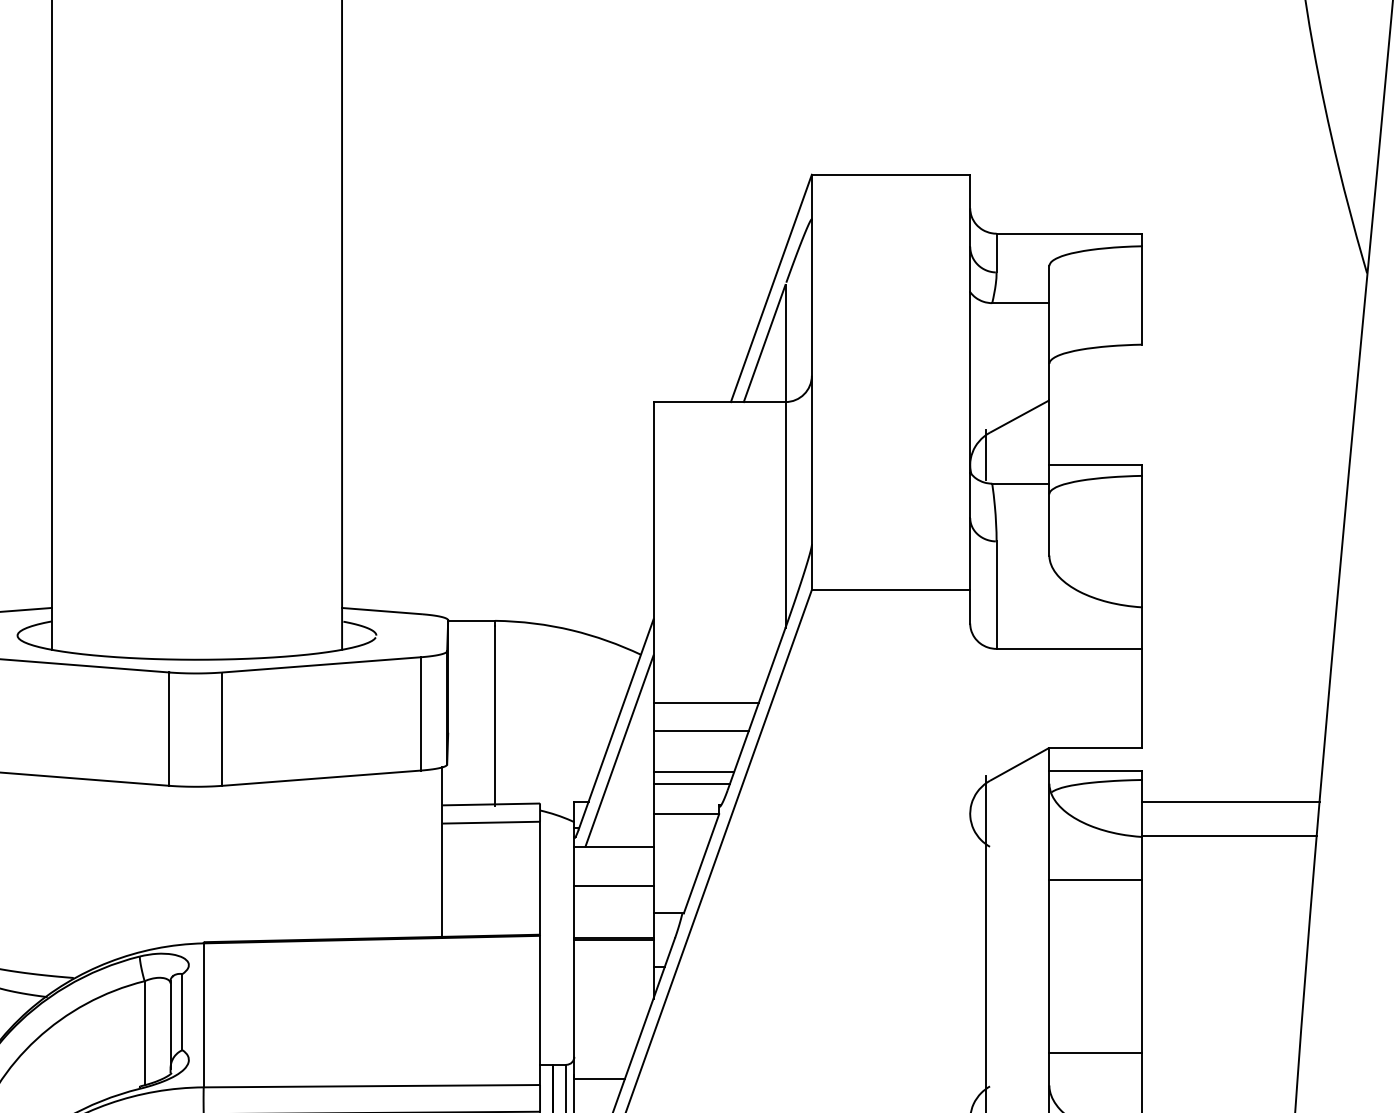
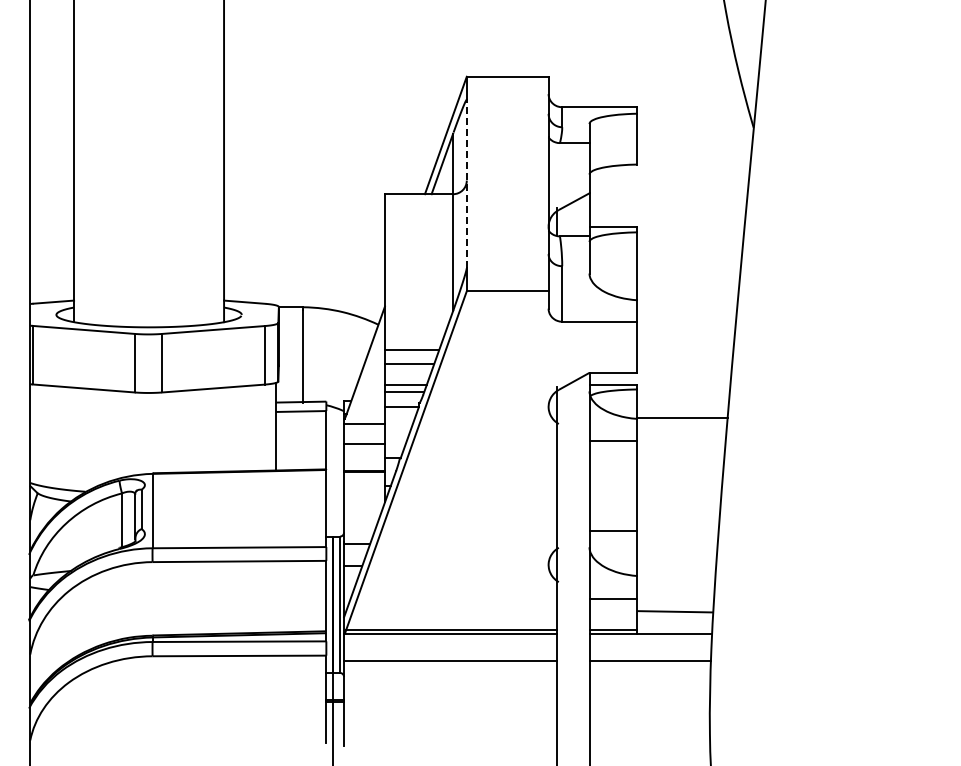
line: (811, 383) -> (466, 184), solid -> dashed
line: (617, 751) -> (366, 374), removed
line: (1231, 801) -> (683, 400), removed

